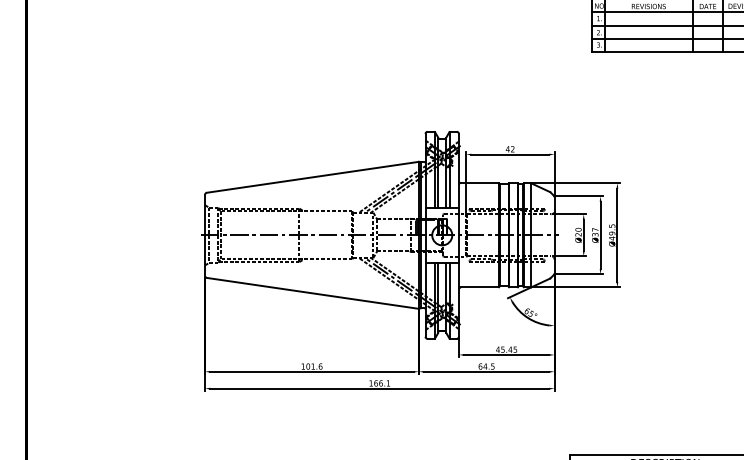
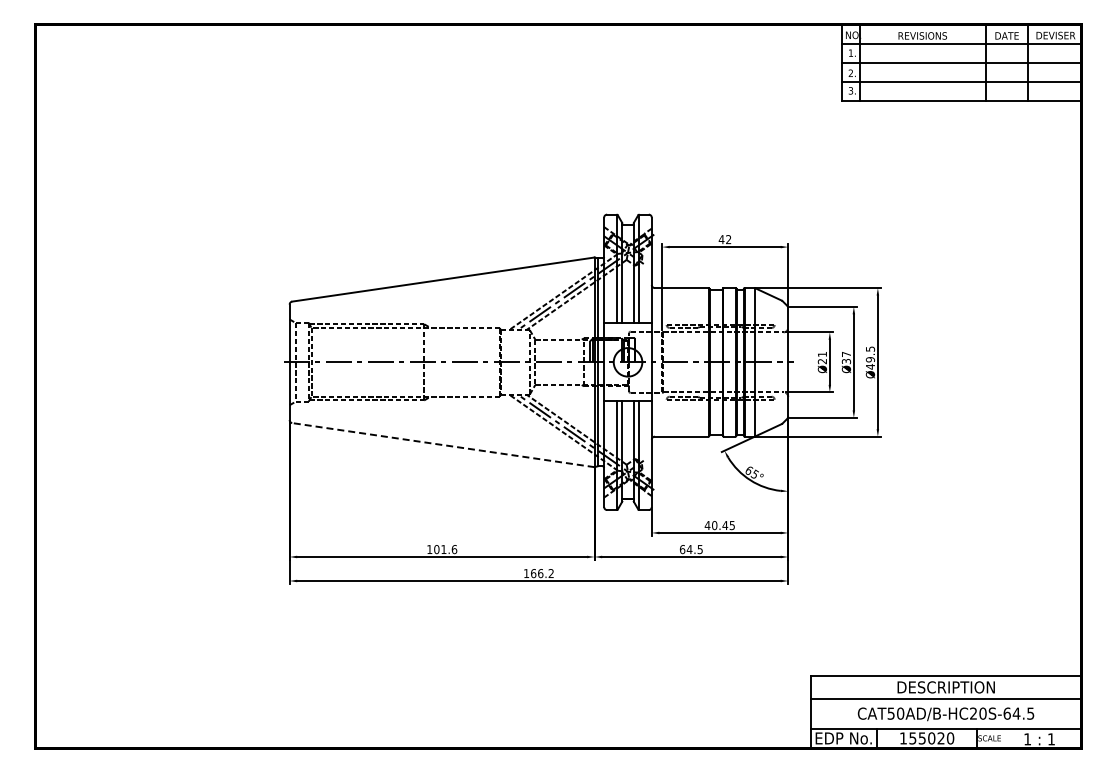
text: (578, 229) -> (822, 354), Ø20 -> Ø21
line: (312, 293) -> (443, 445), solid -> dashed
text: (502, 349) -> (714, 525), 45.45 -> 40.45
text: (387, 383) -> (550, 573), 166.1 -> 166.2

